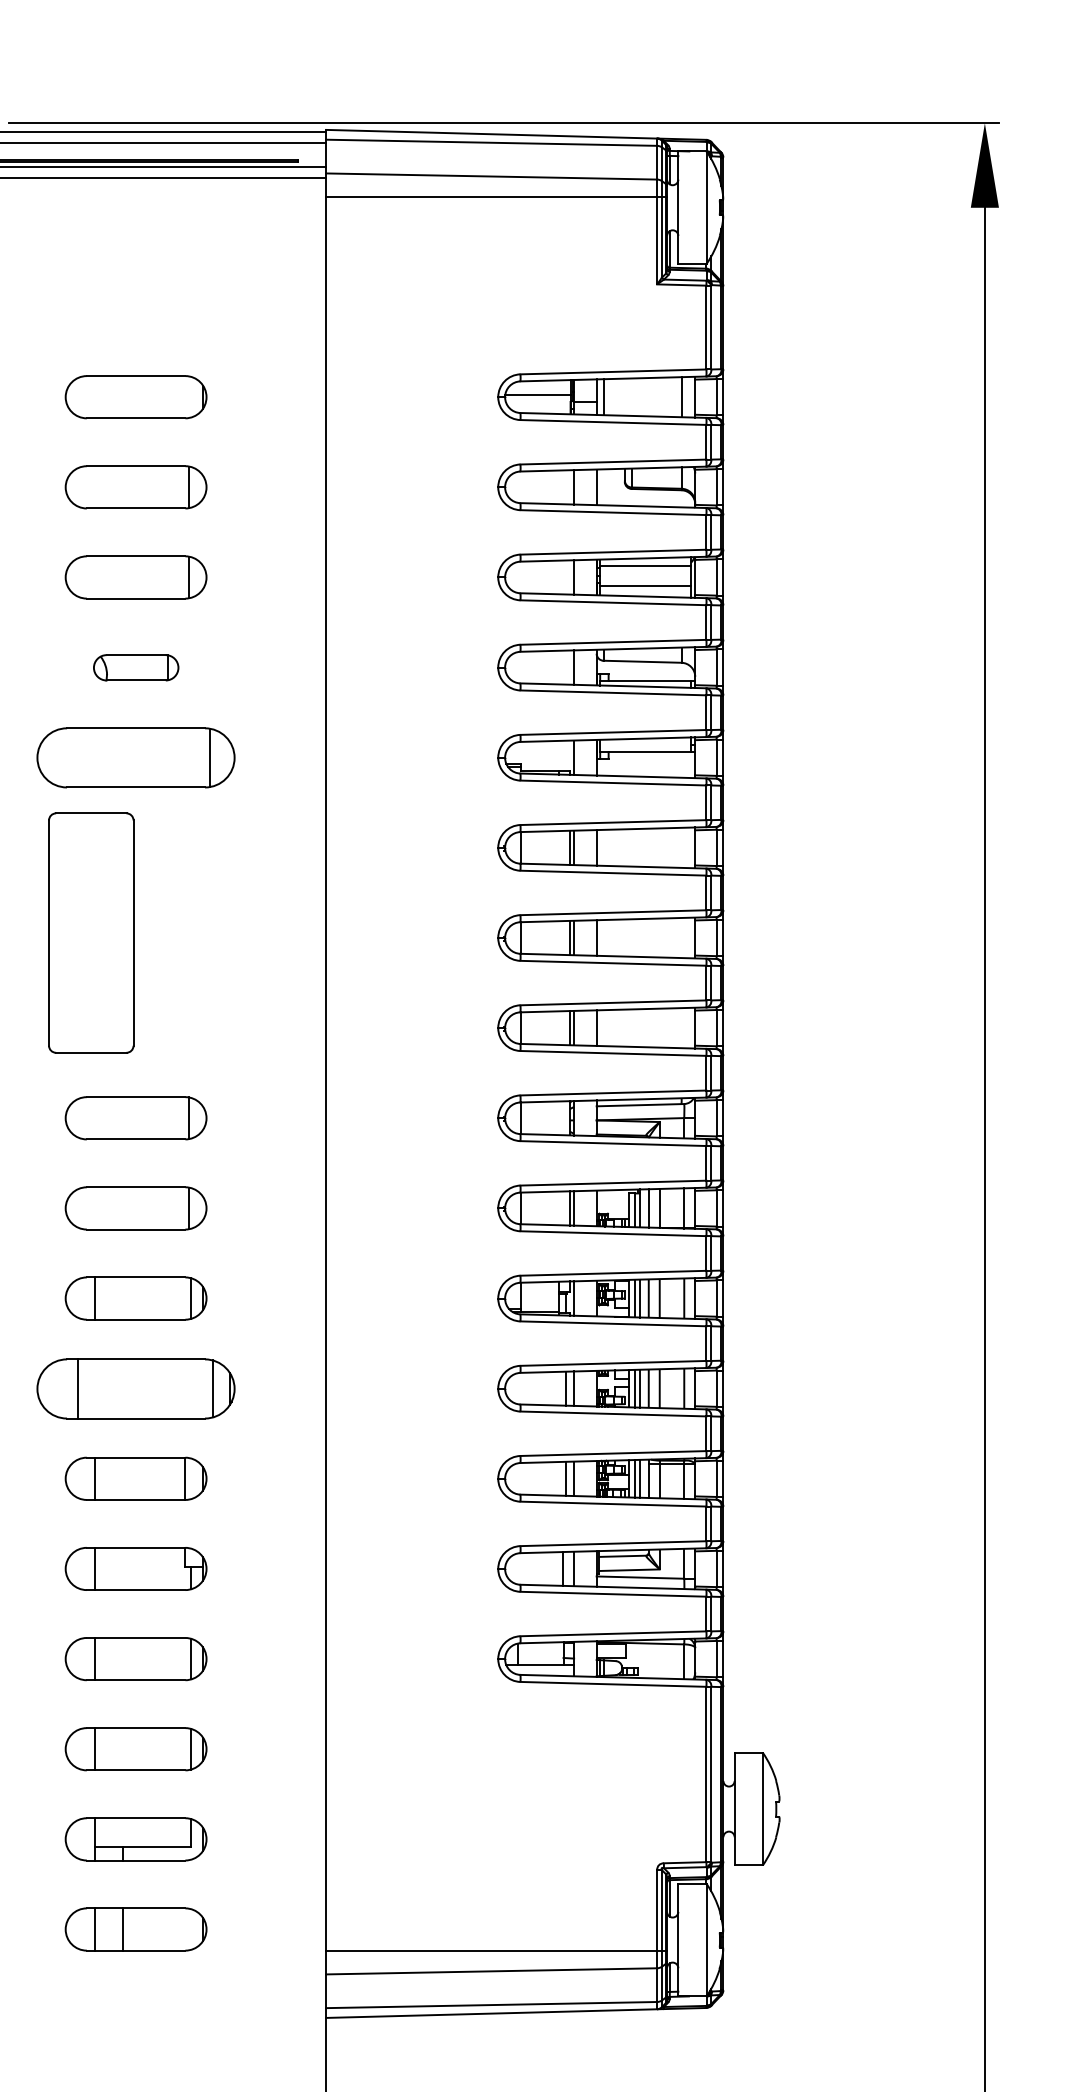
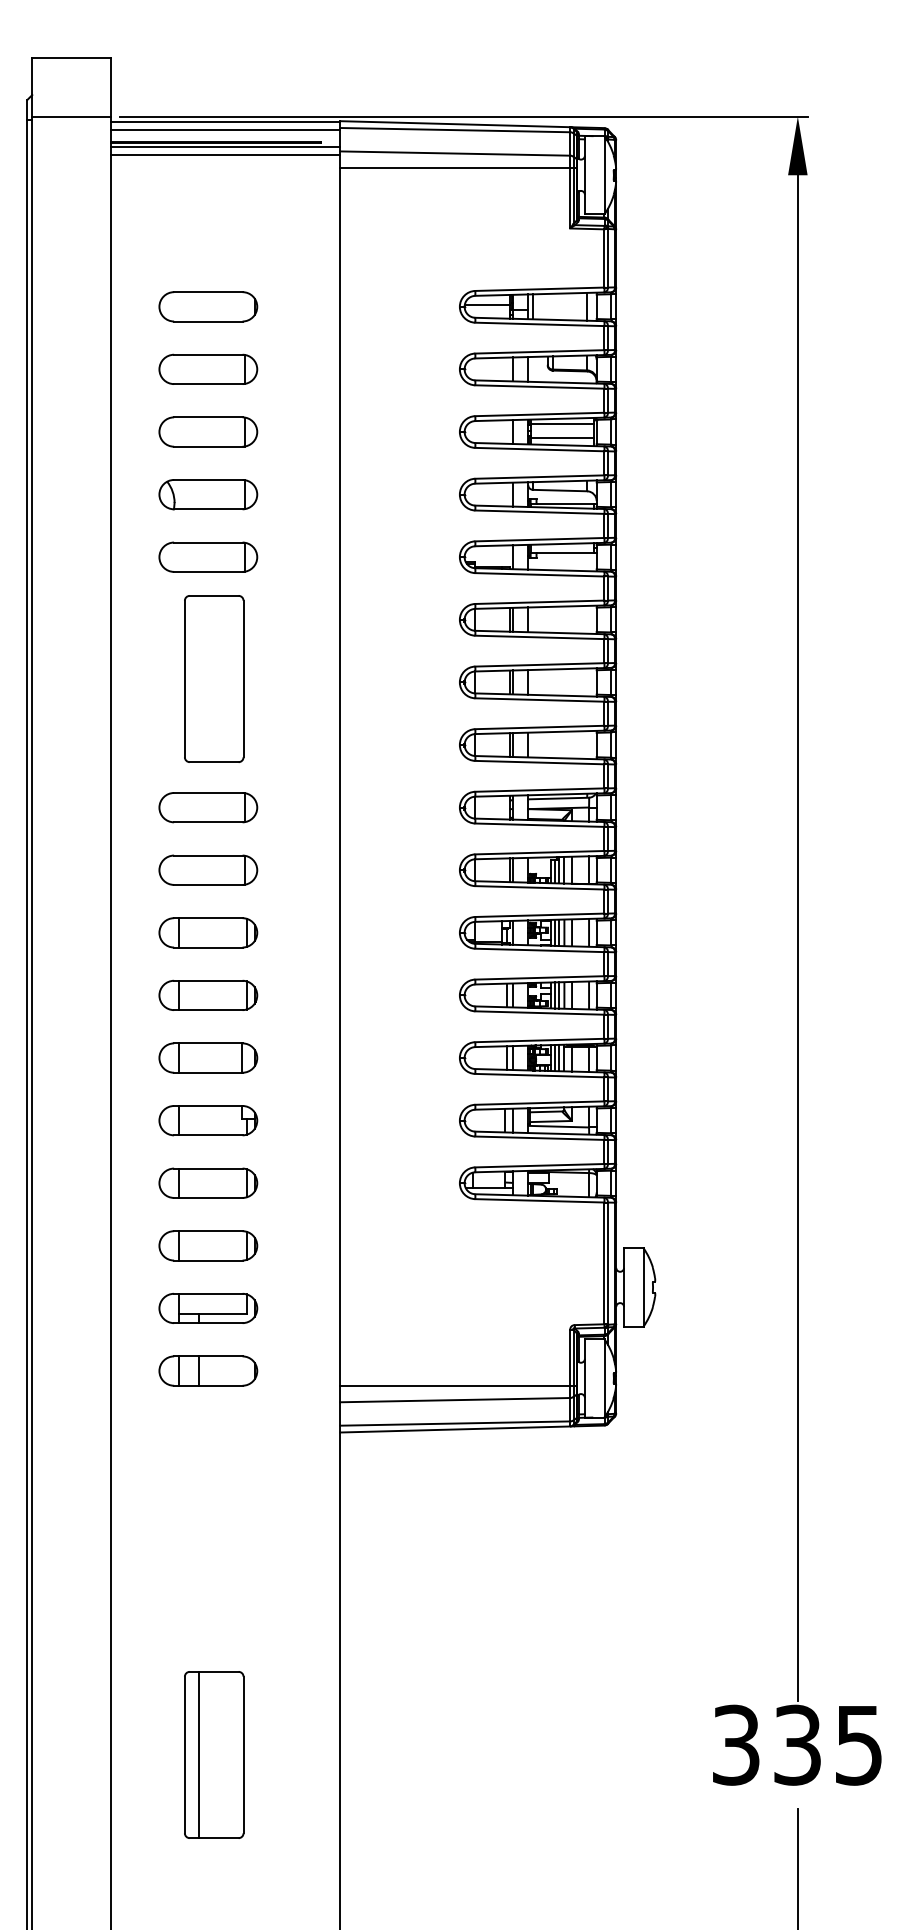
part: (136, 667) -> (208, 494), size x1.67
part: (136, 756) -> (208, 556), size x0.71
part: (91, 932) -> (214, 678), moved
part: (136, 1387) -> (208, 994), size x0.71

